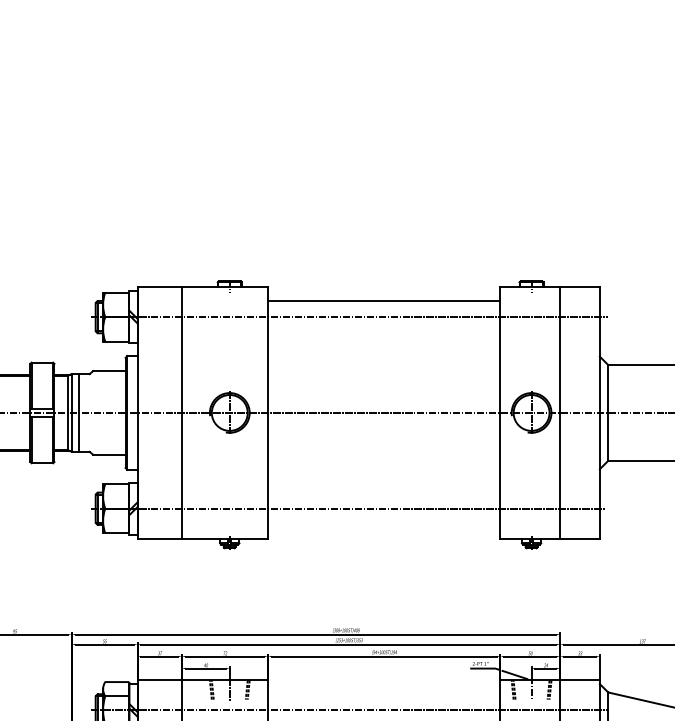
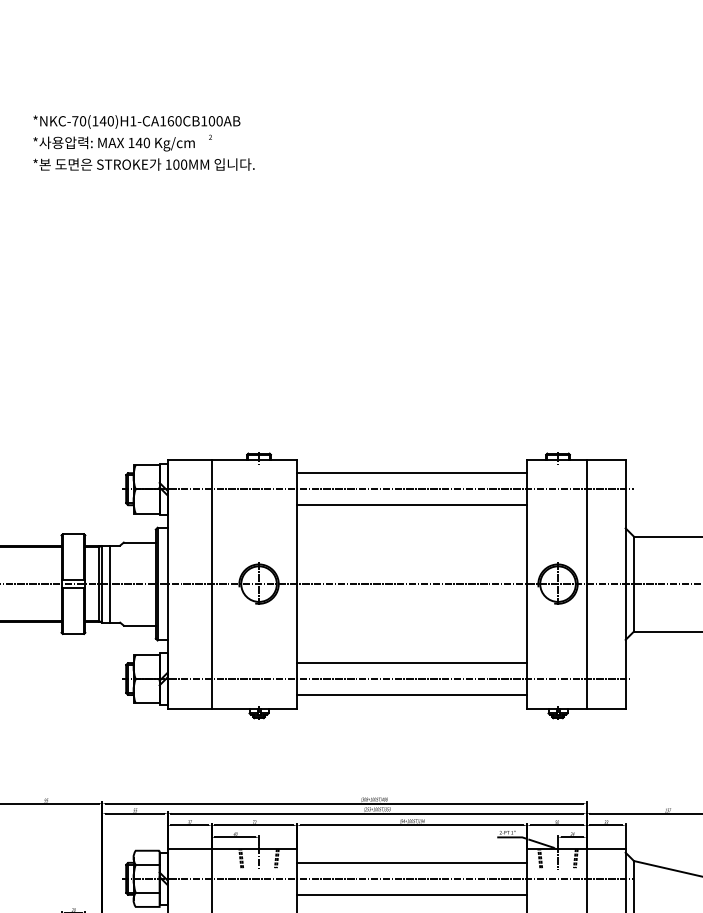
line: (384, 333) -> (412, 505), added
line: (384, 493) -> (412, 663), added
line: (384, 525) -> (412, 695), added
line: (384, 693) -> (412, 862), added

